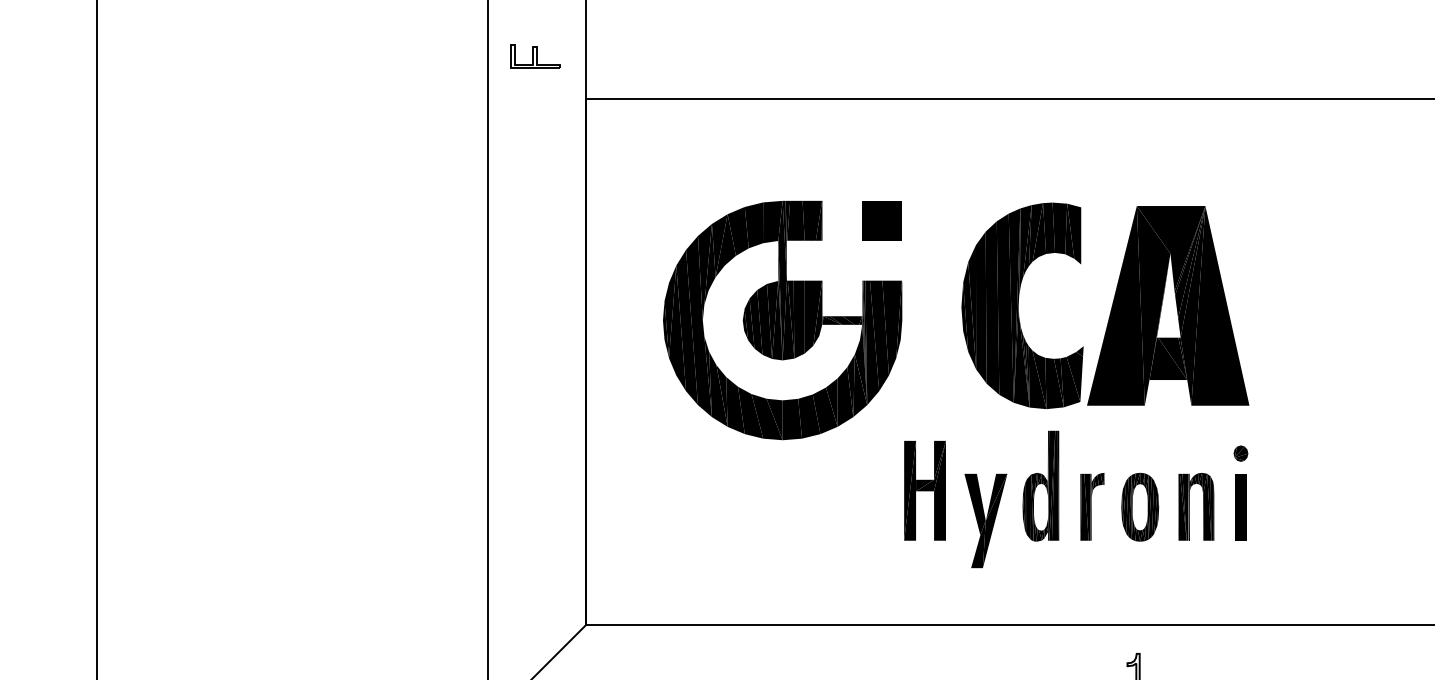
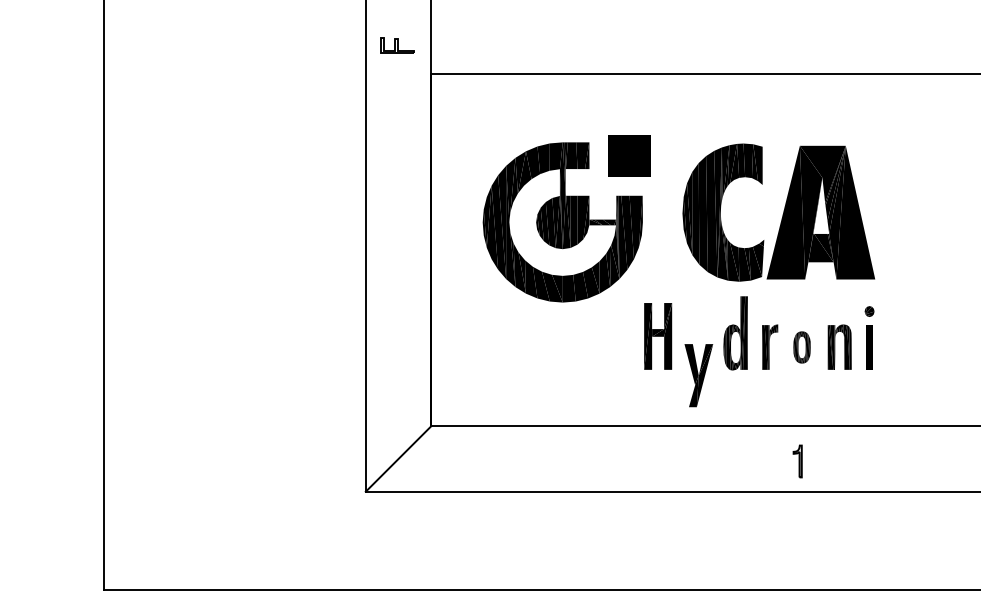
part: (882, 220) -> (629, 155), size x1.6
part: (1139, 507) -> (801, 347), size x0.7
part: (985, 520) -> (698, 375), moved

